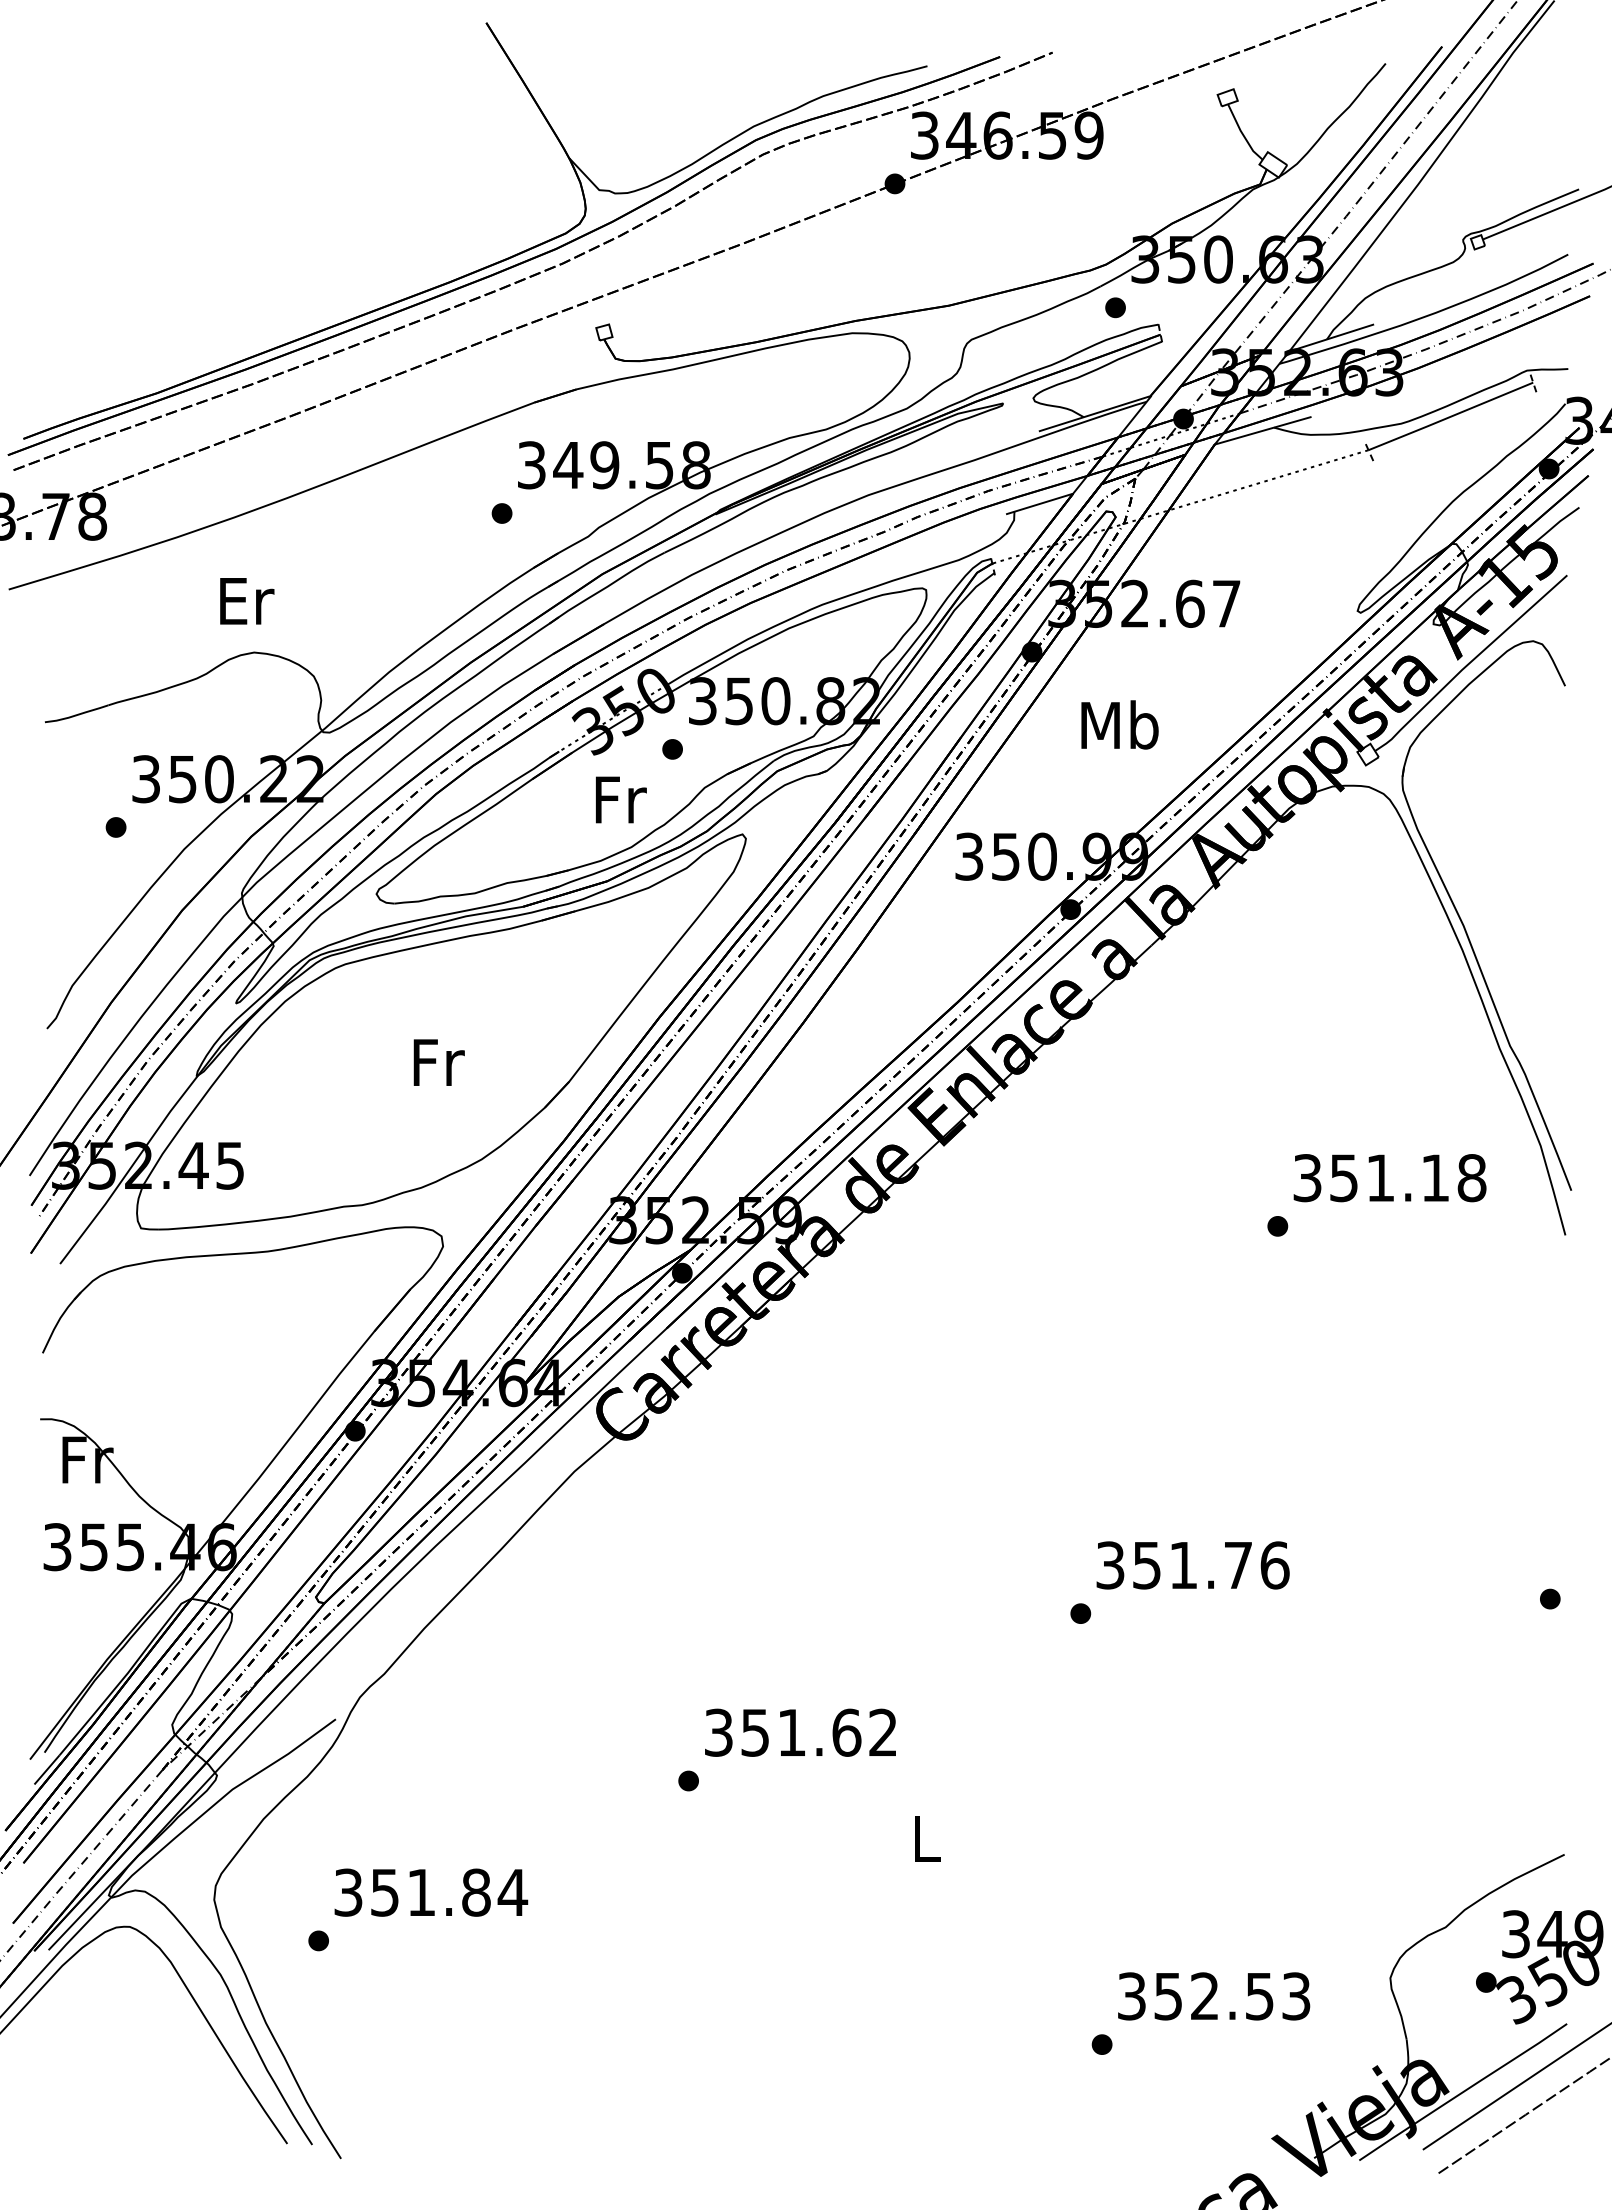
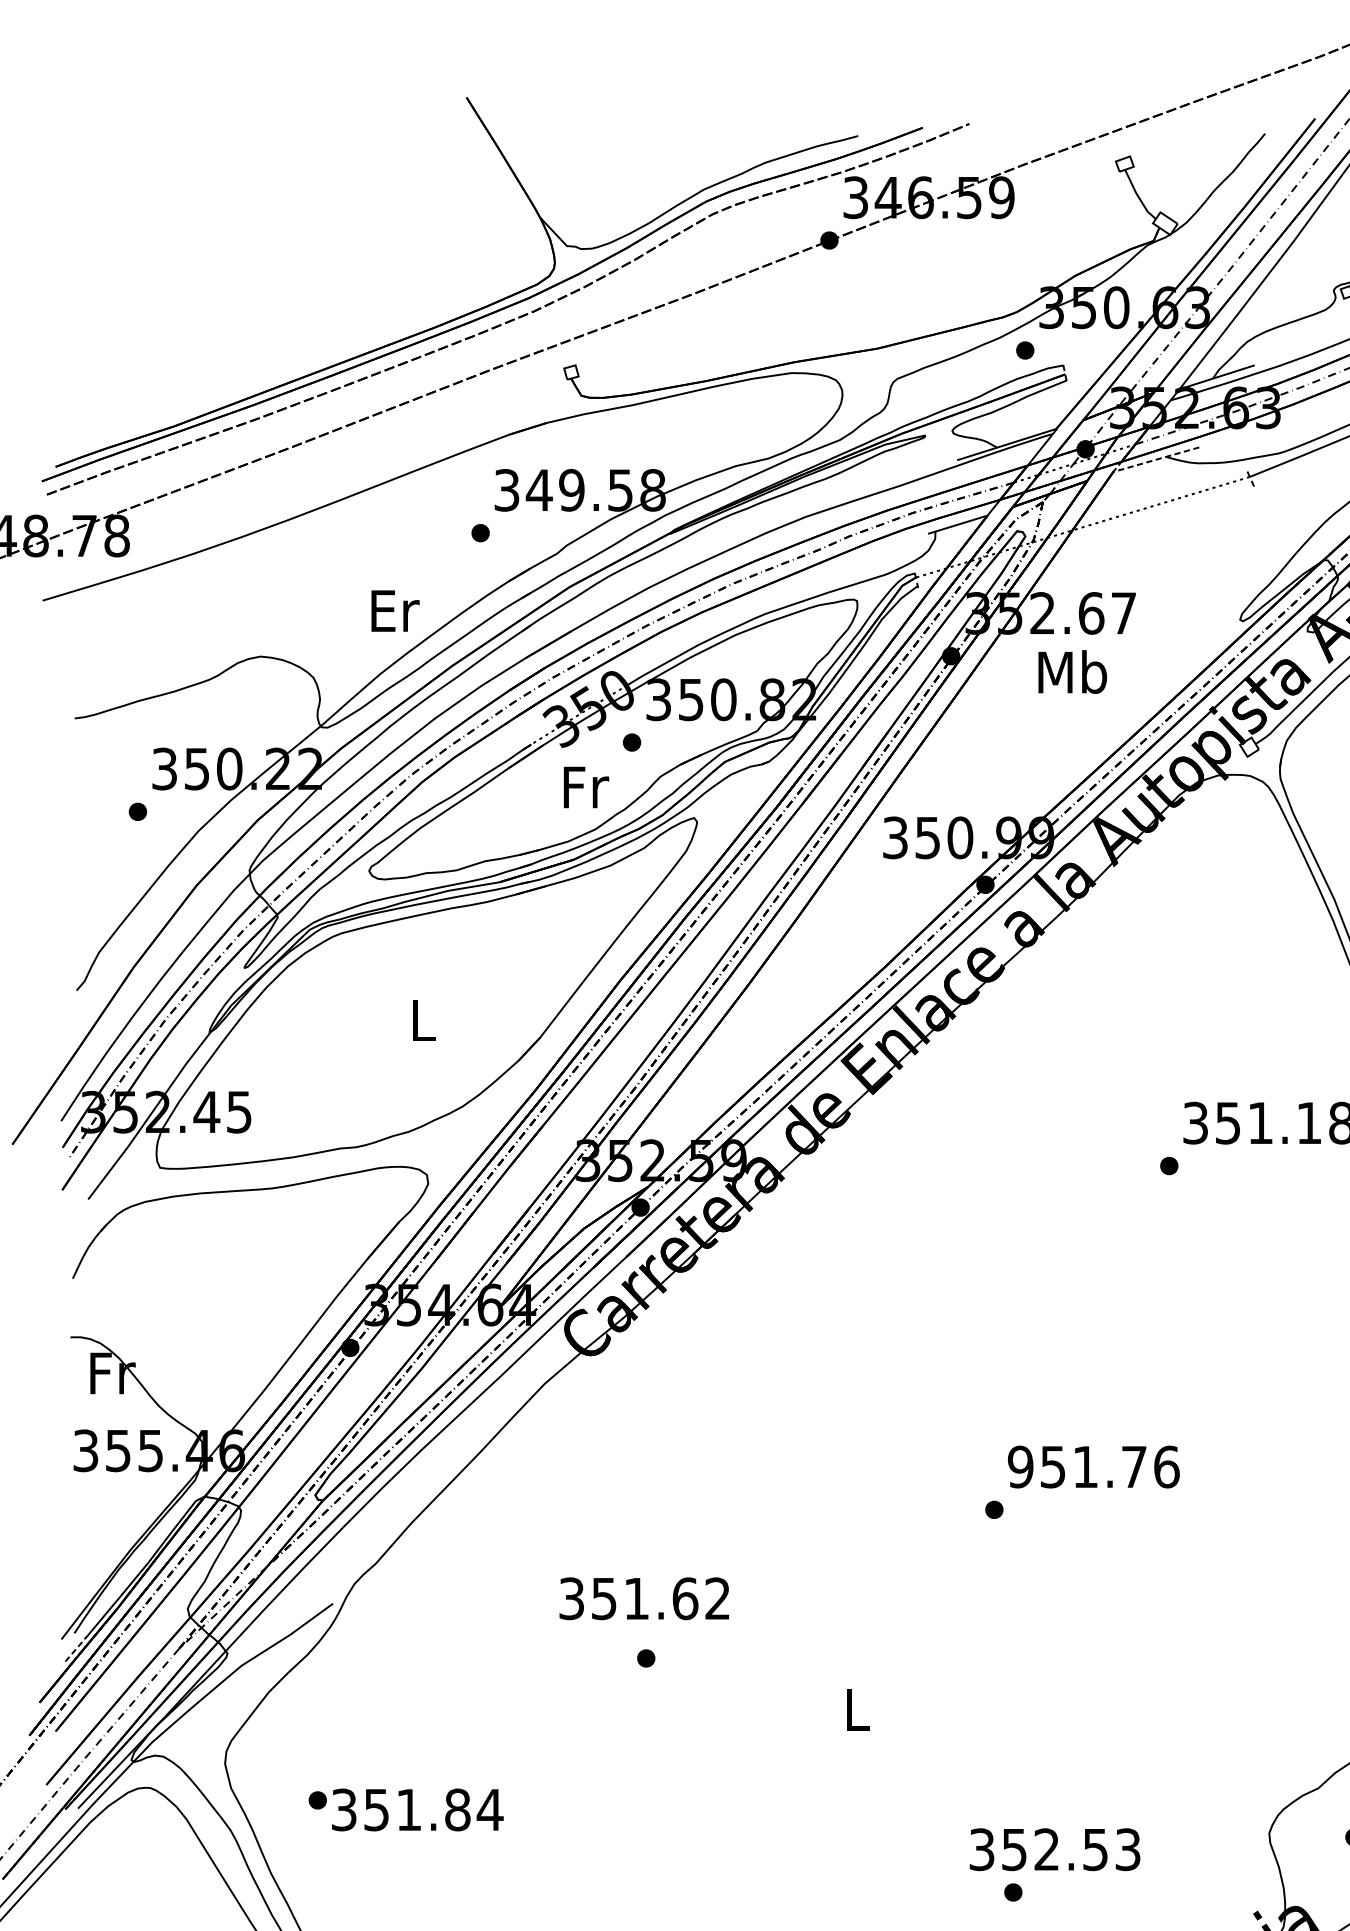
line: (1254, 433) -> (1148, 462), solid -> dashed
text: (247, 601) -> (395, 611), moved
text: (1119, 724) -> (1072, 671), moved
text: (438, 1062) -> (424, 1020), Fr -> L
text: (1110, 1565) -> (1020, 1467), 351.76 -> 951.76
text: (800, 1732) -> (644, 1598), moved
line: (47, 1769) -> (77, 1648), solid -> dashed
text: (431, 1892) -> (417, 1809), moved
text: (1214, 1996) -> (1055, 1849), moved

